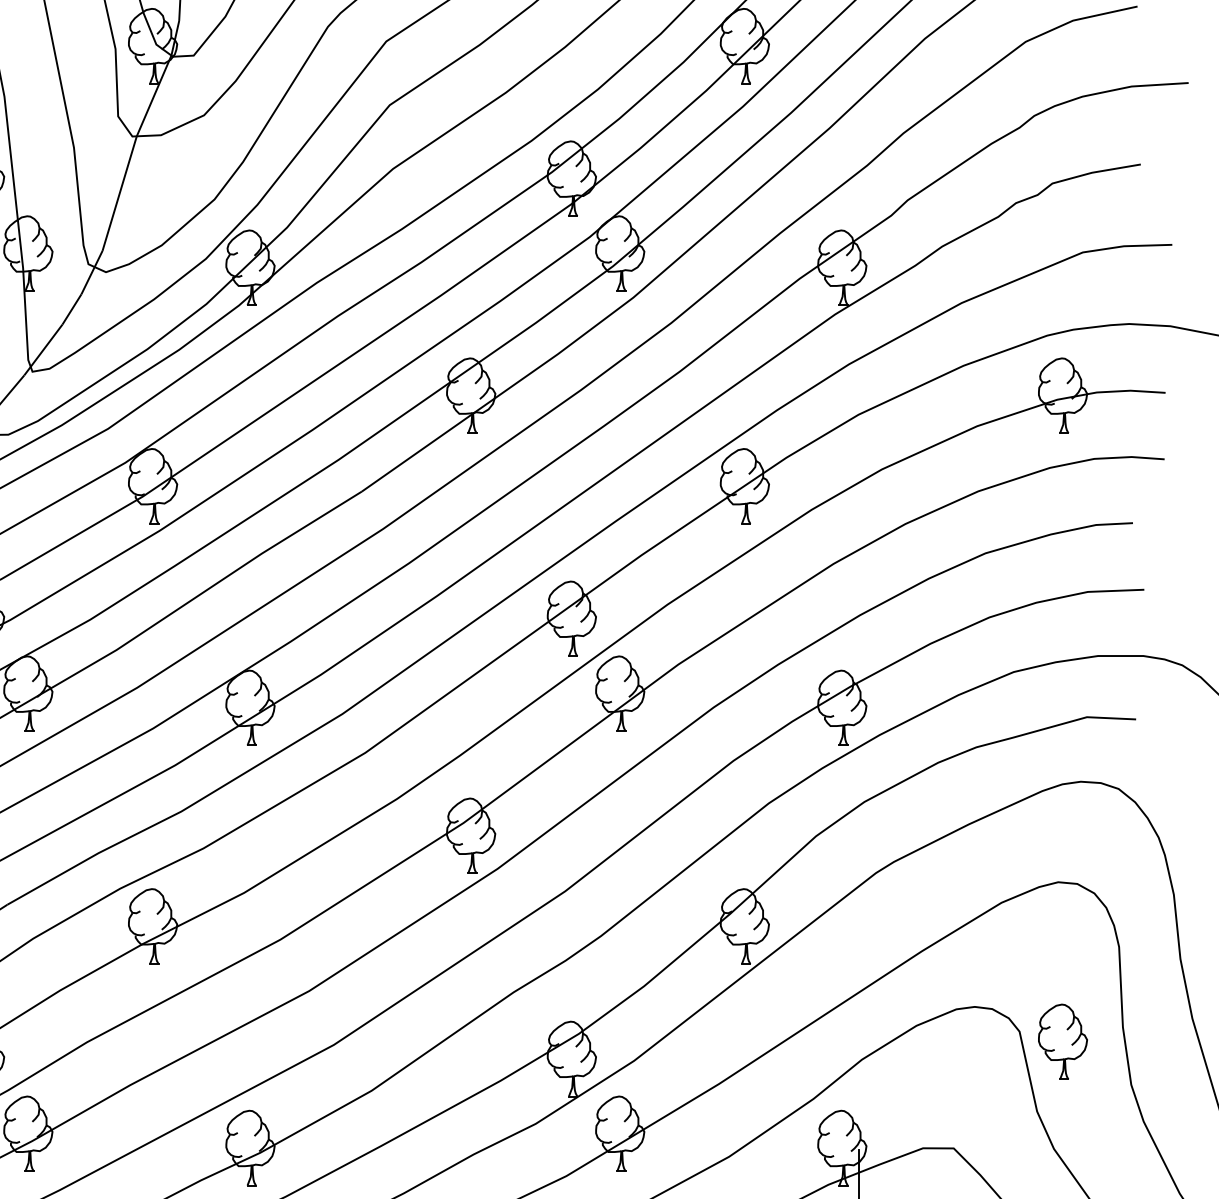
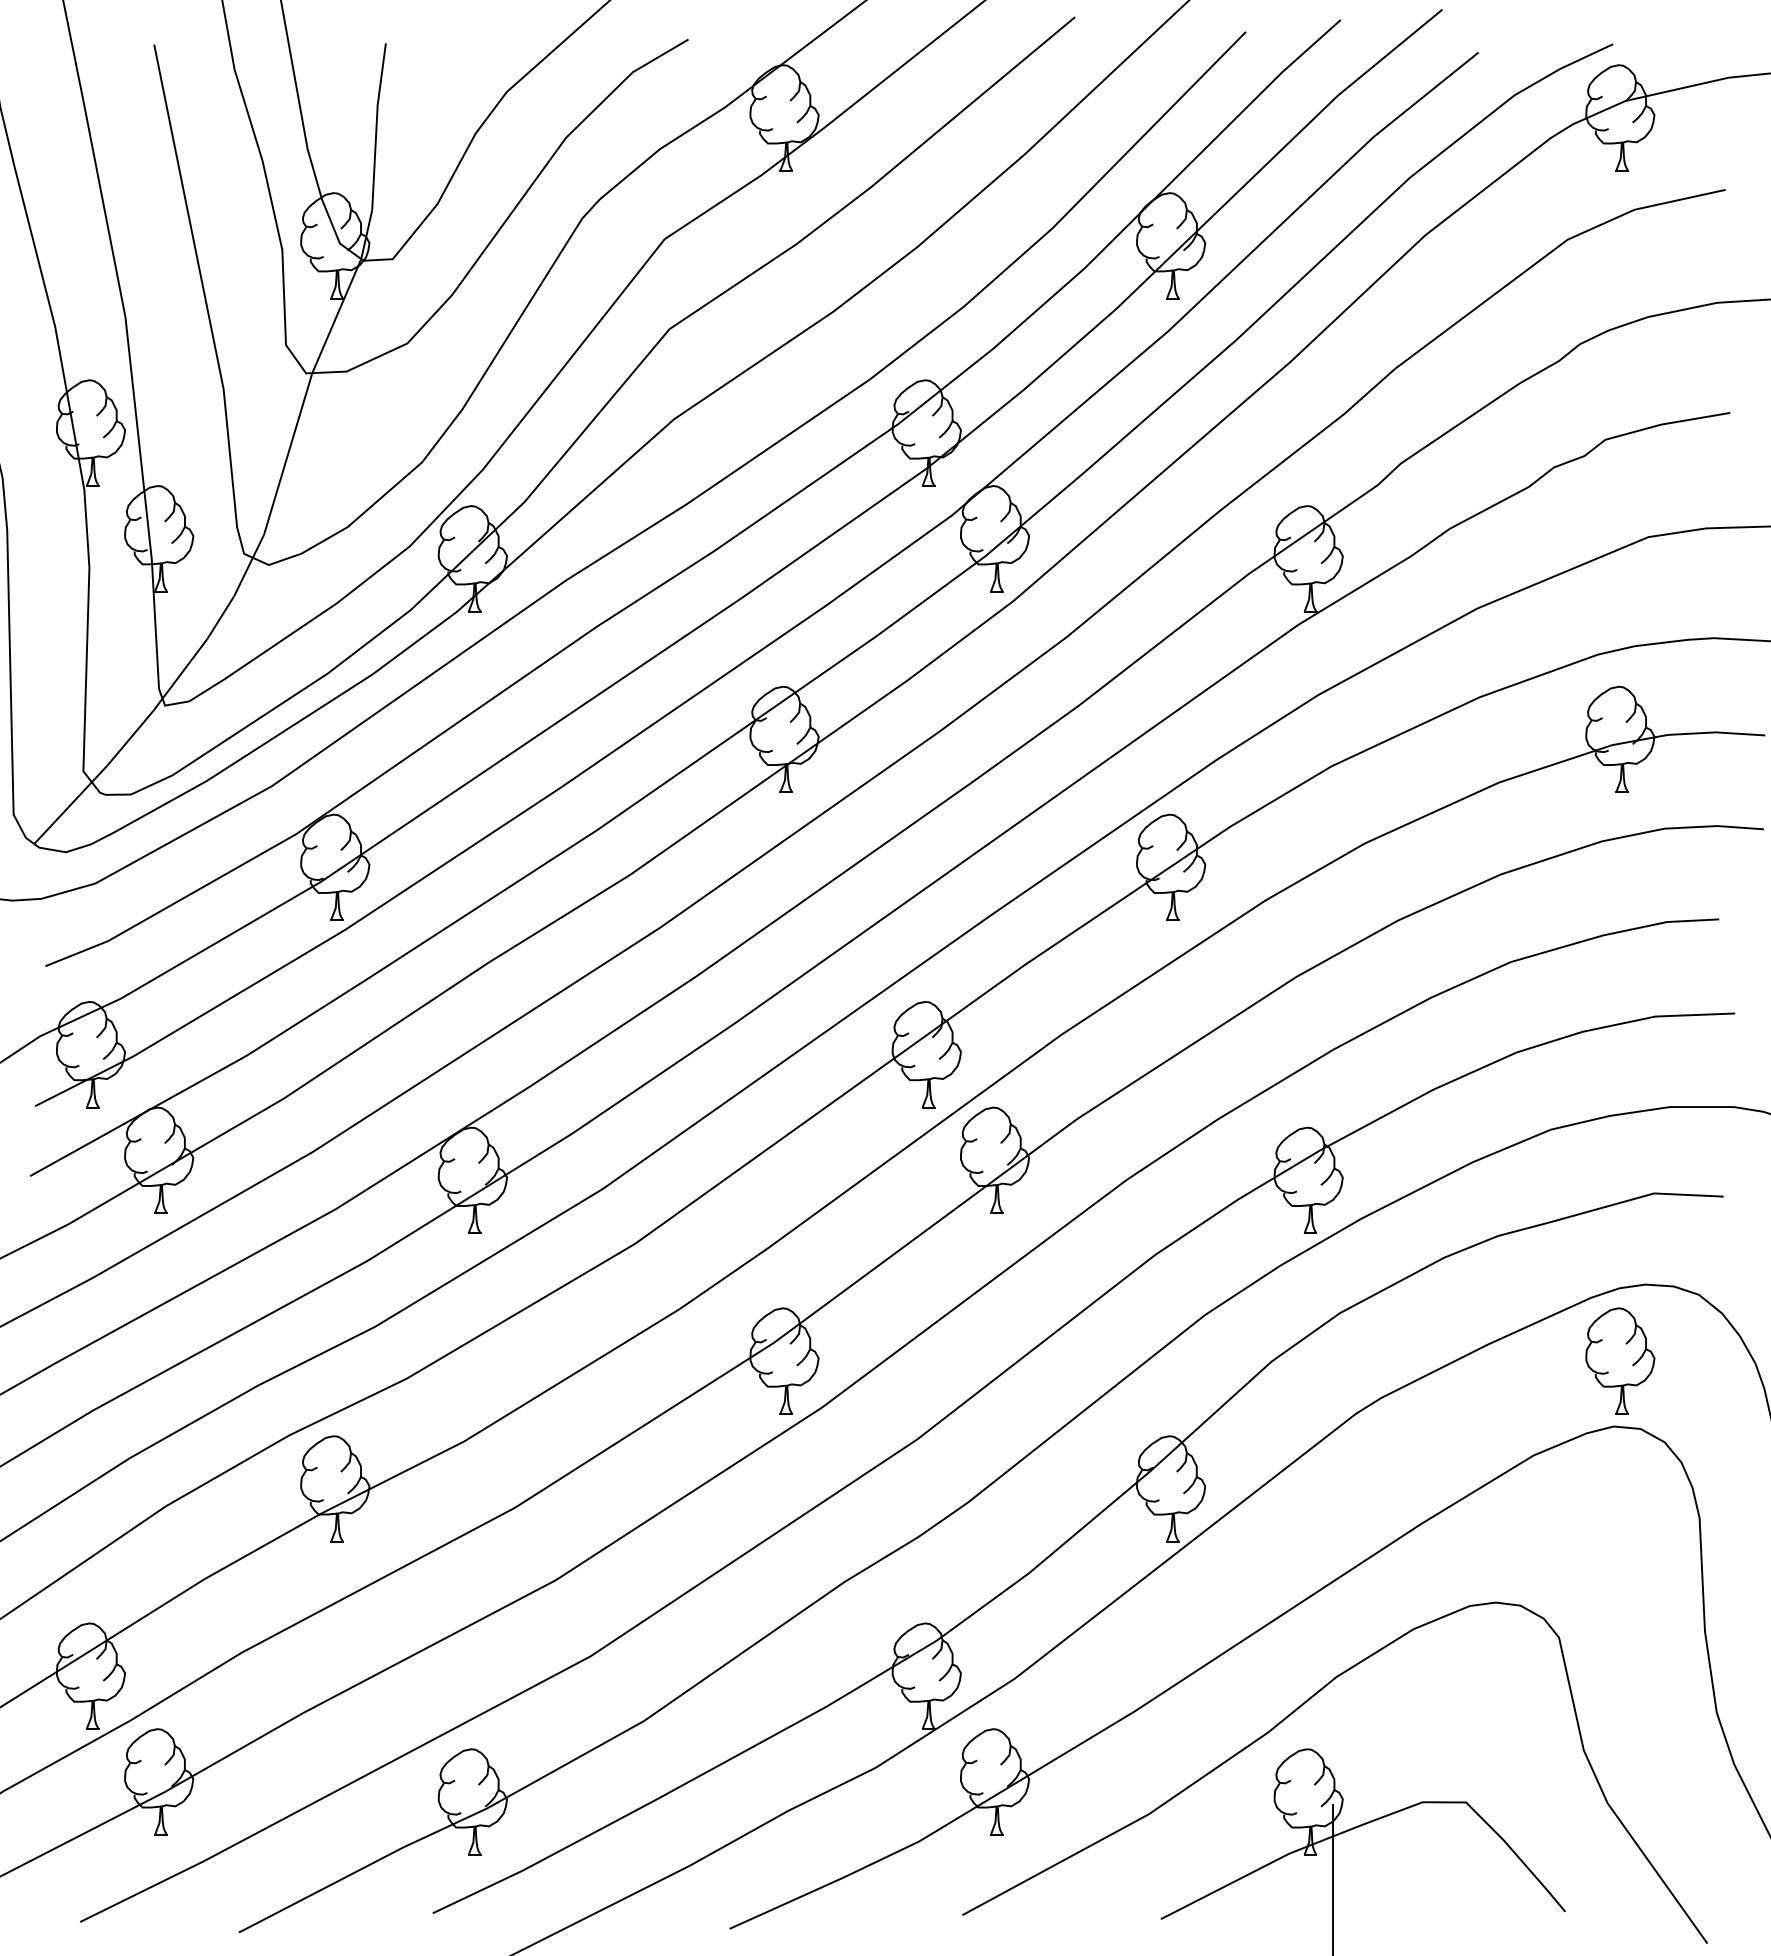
part: (1063, 1041) -> (1620, 1360), moved

